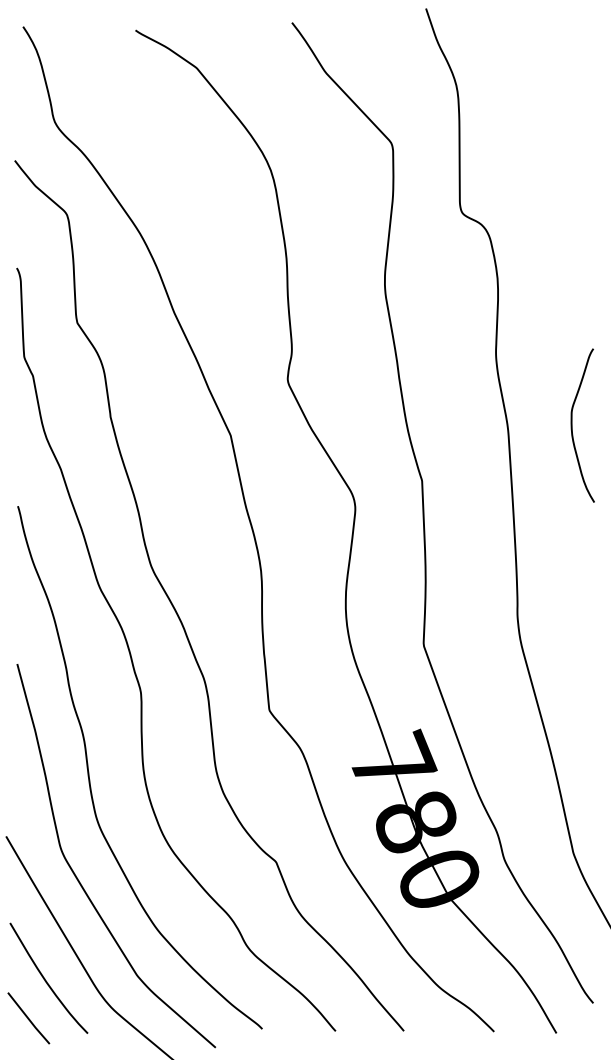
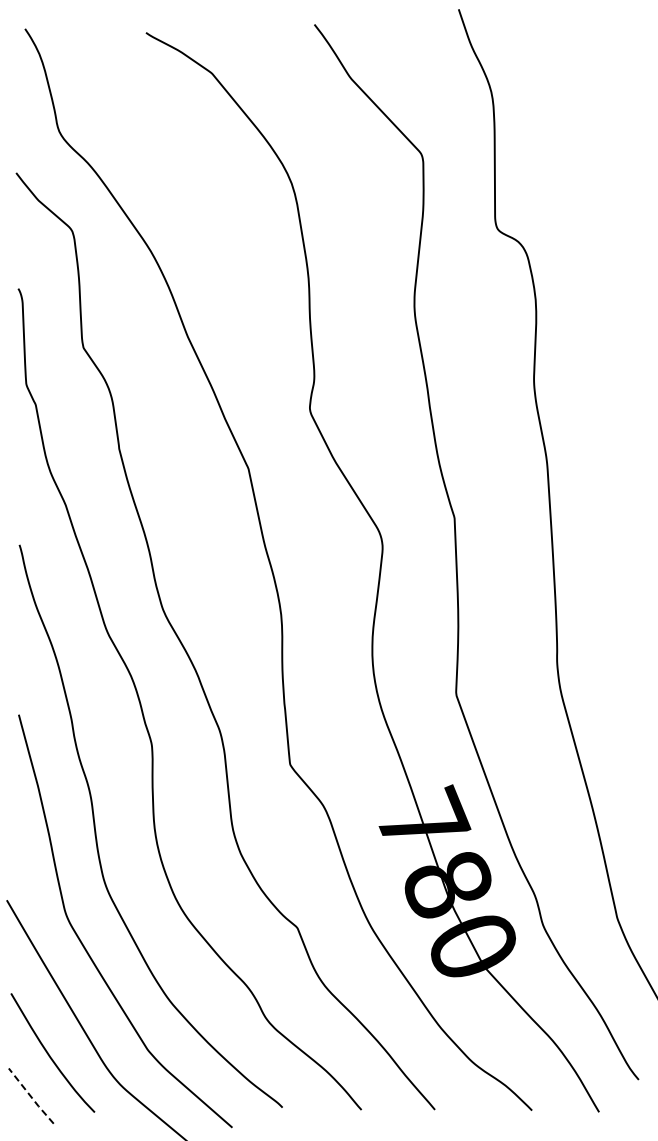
curve: (572, 425) -> (616, 458), removed
line: (29, 1018) -> (31, 1096), solid -> dashed

